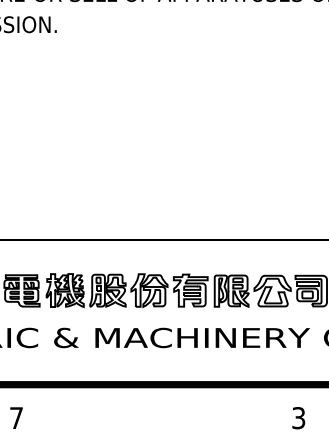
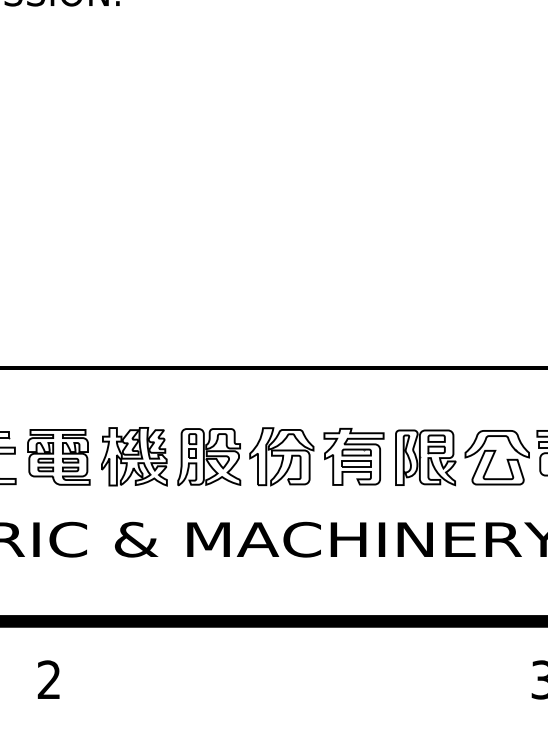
text: (16, 417) -> (49, 678), 7 -> 2

